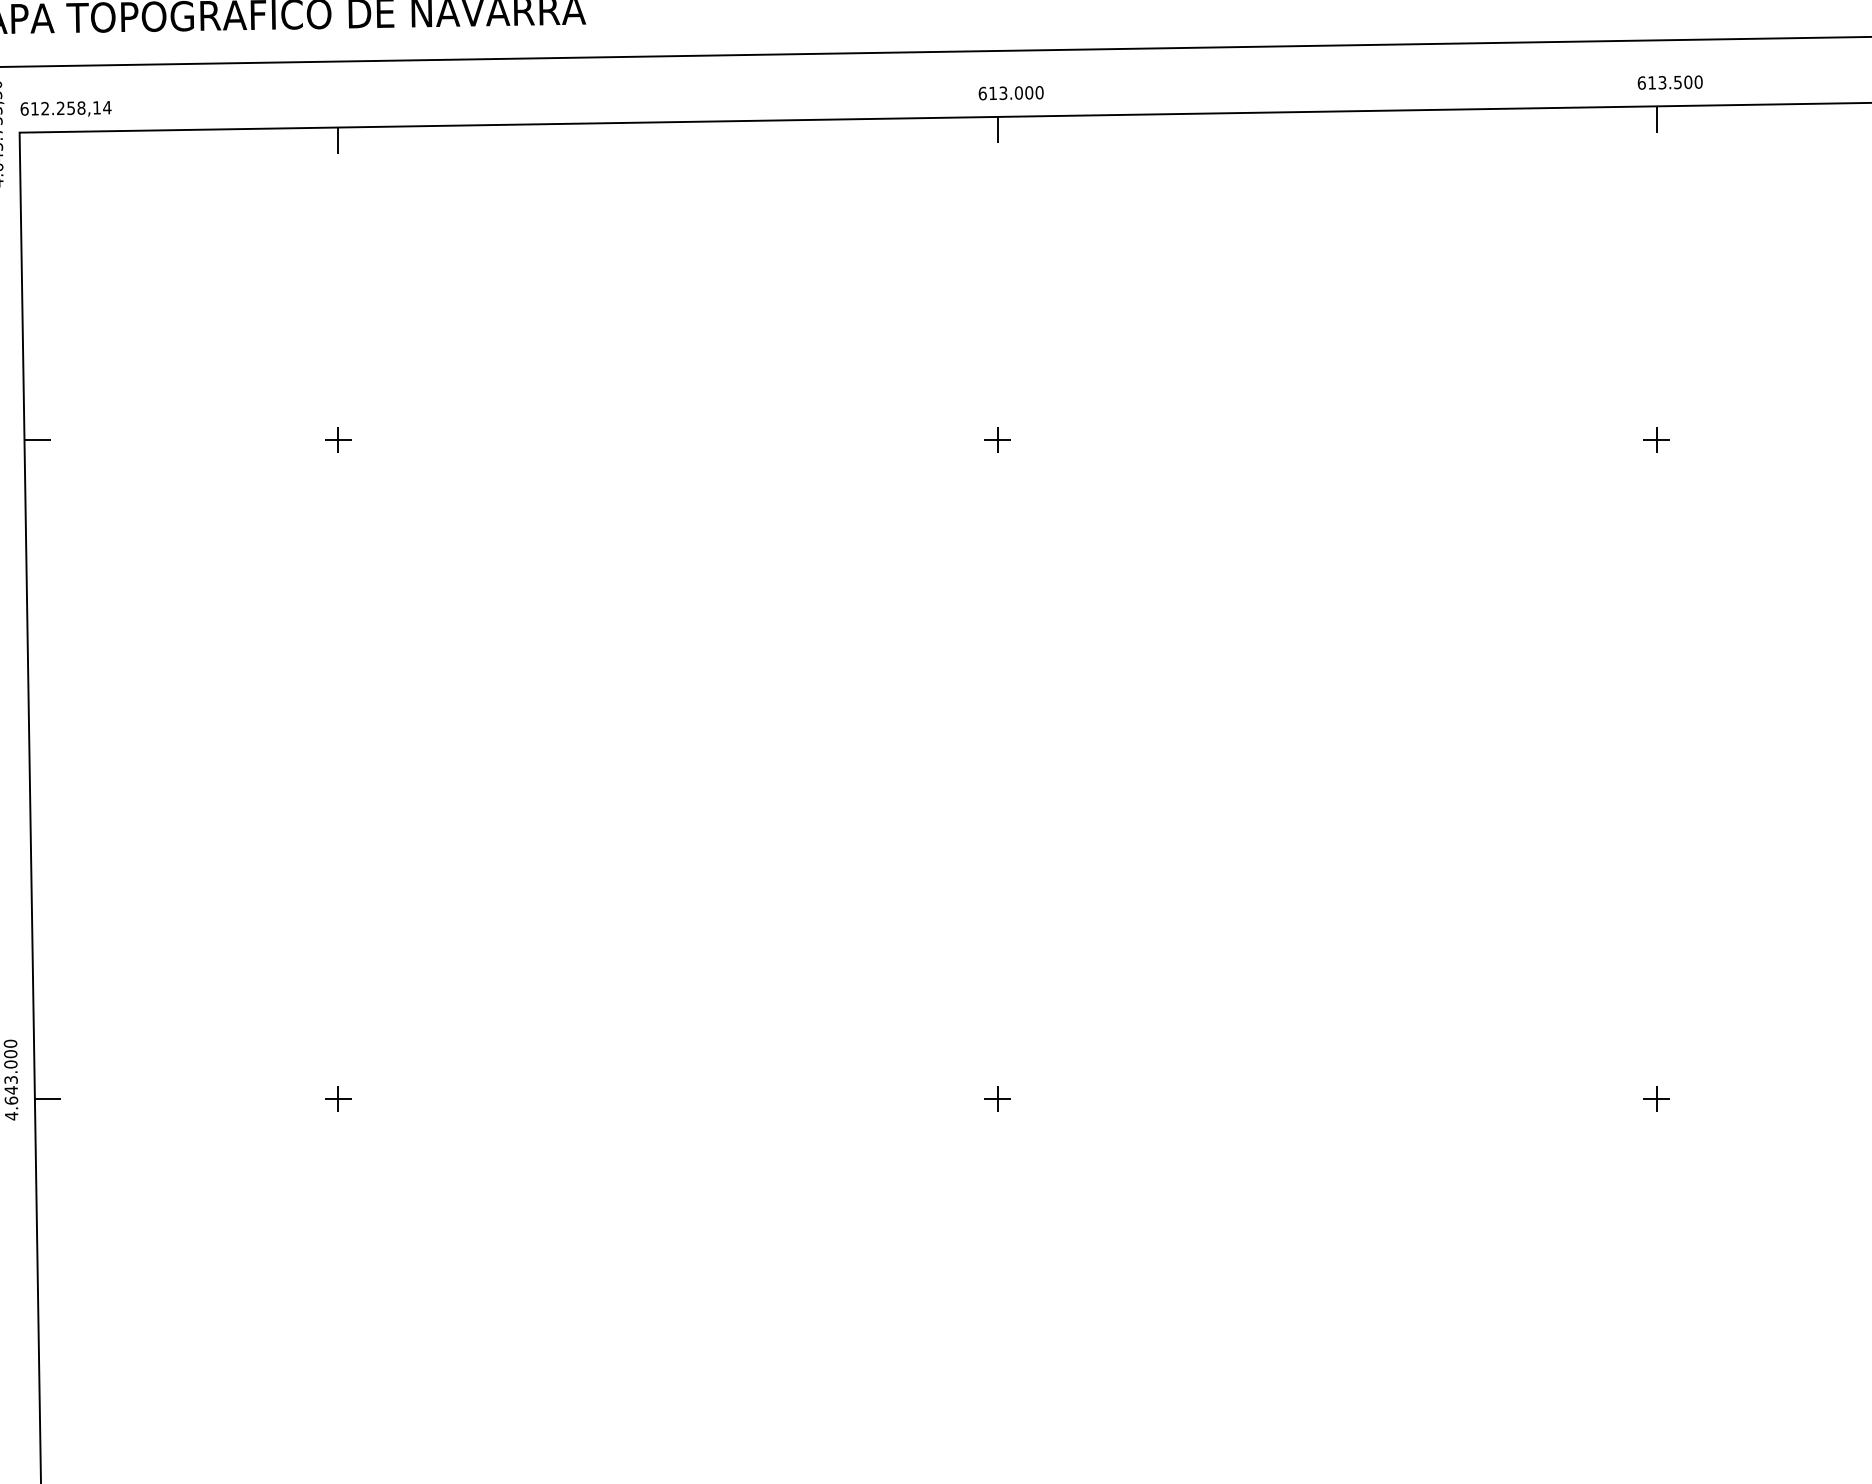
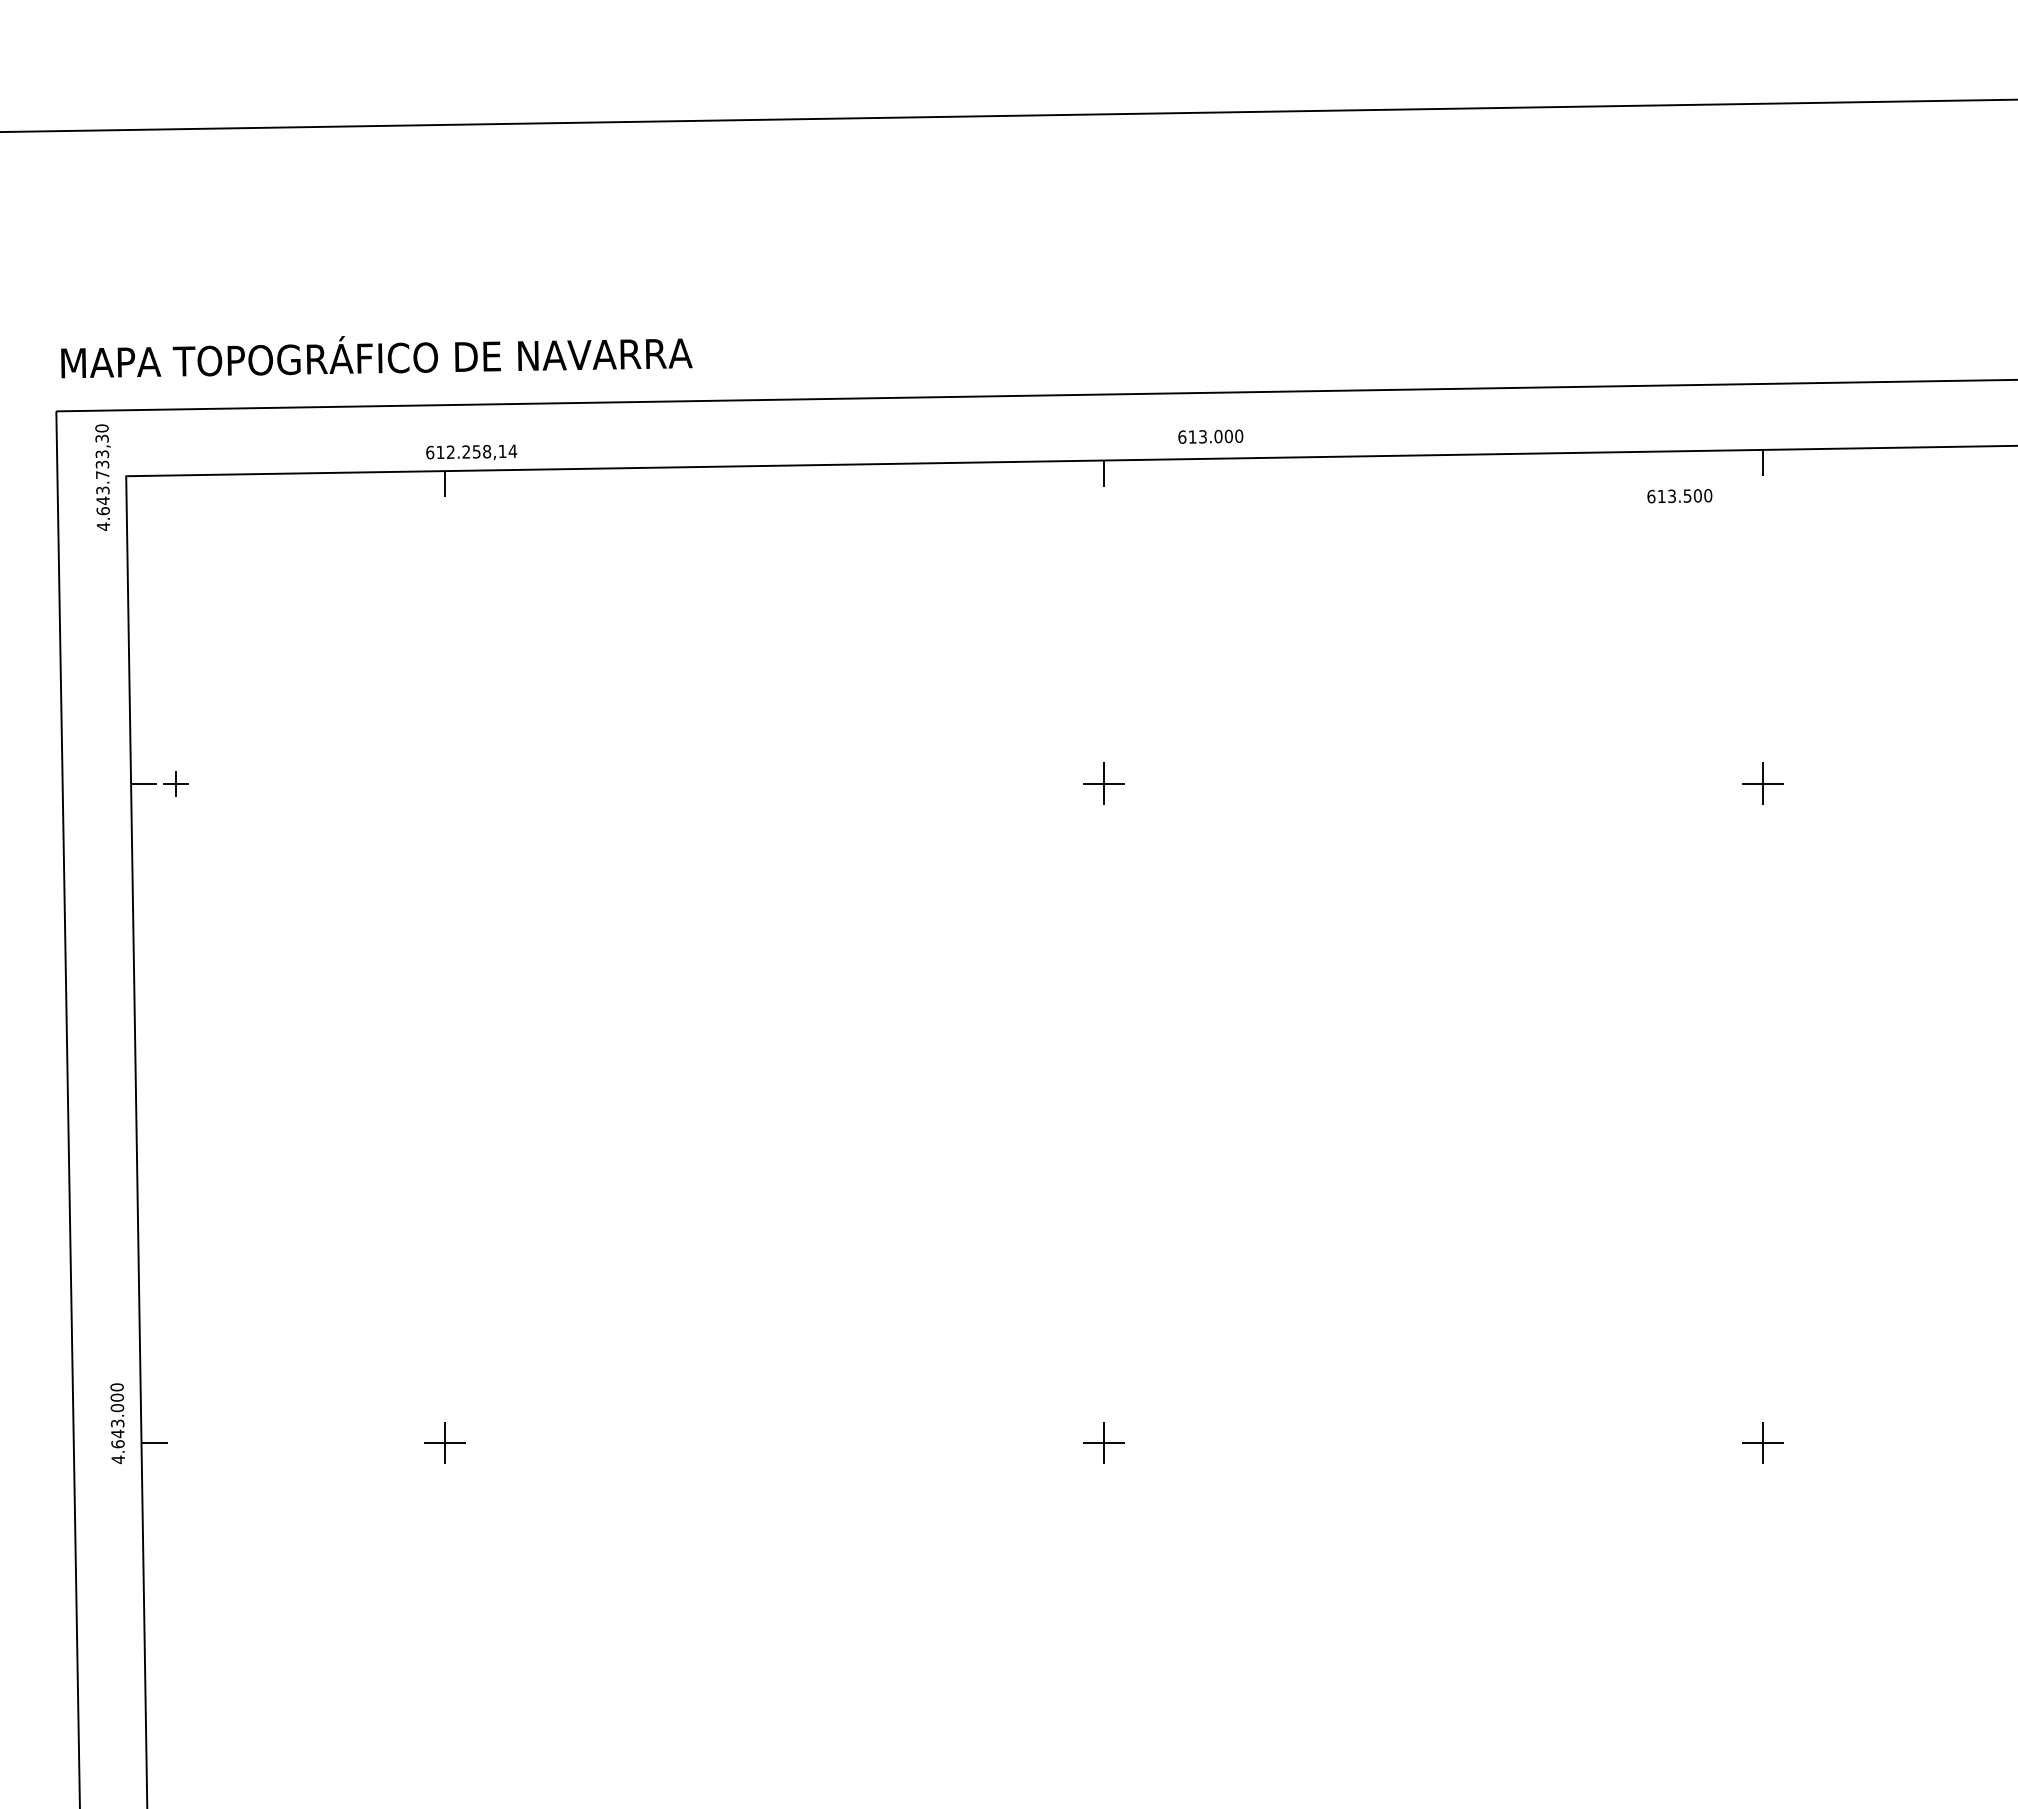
text: (1669, 82) -> (1679, 496), moved
text: (1010, 92) -> (1210, 436), moved
text: (65, 108) -> (471, 452), moved
part: (337, 439) -> (175, 783), moved
part: (996, 439) -> (1103, 783), size x1.6
part: (1655, 439) -> (1762, 783), size x1.6
part: (337, 1098) -> (444, 1442), size x1.6
part: (996, 1098) -> (1103, 1442), size x1.6
part: (1655, 1098) -> (1762, 1442), size x1.6

